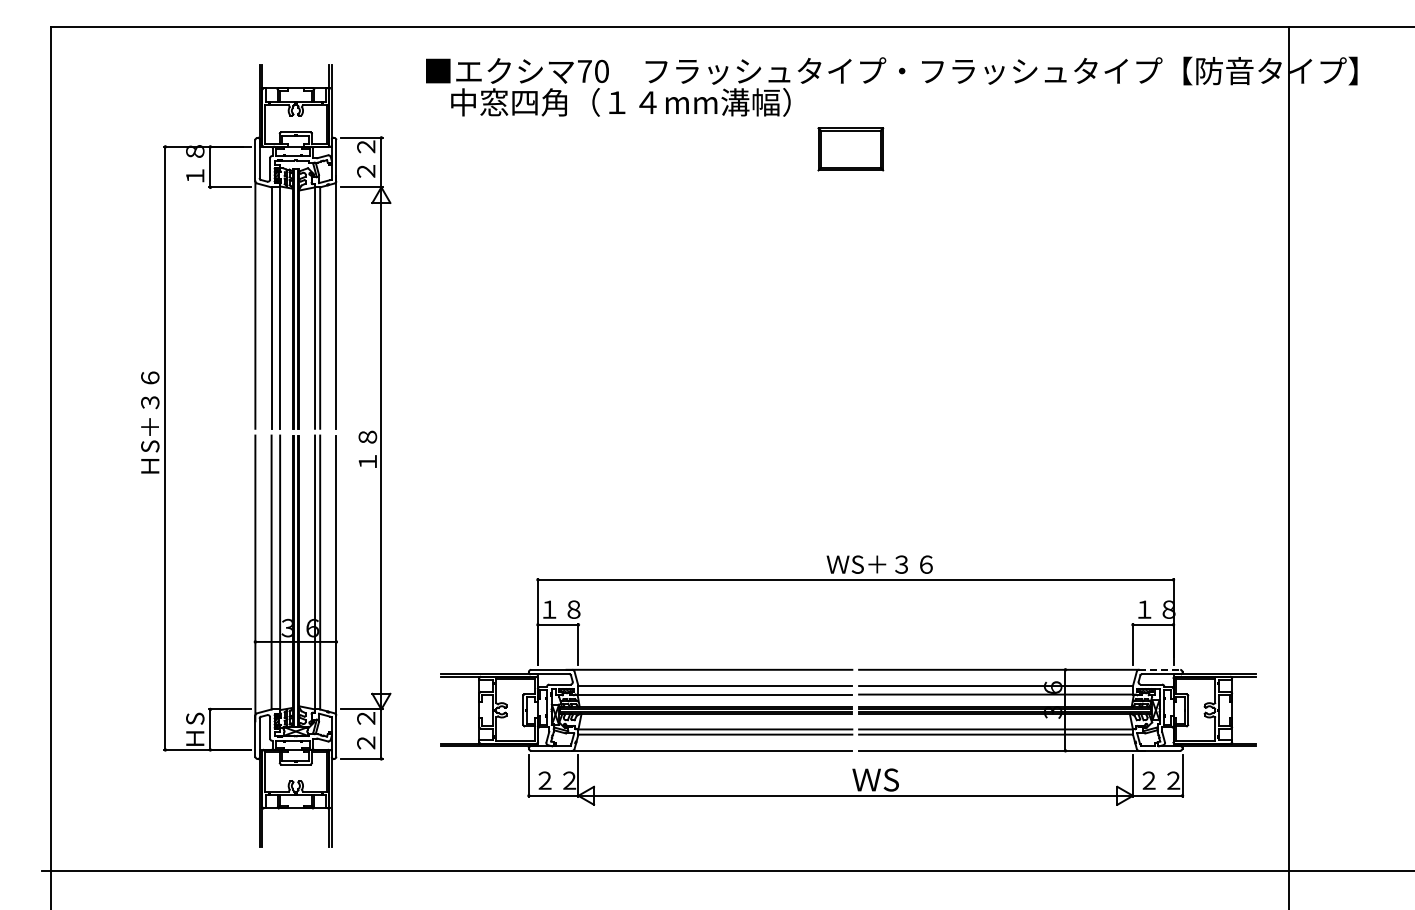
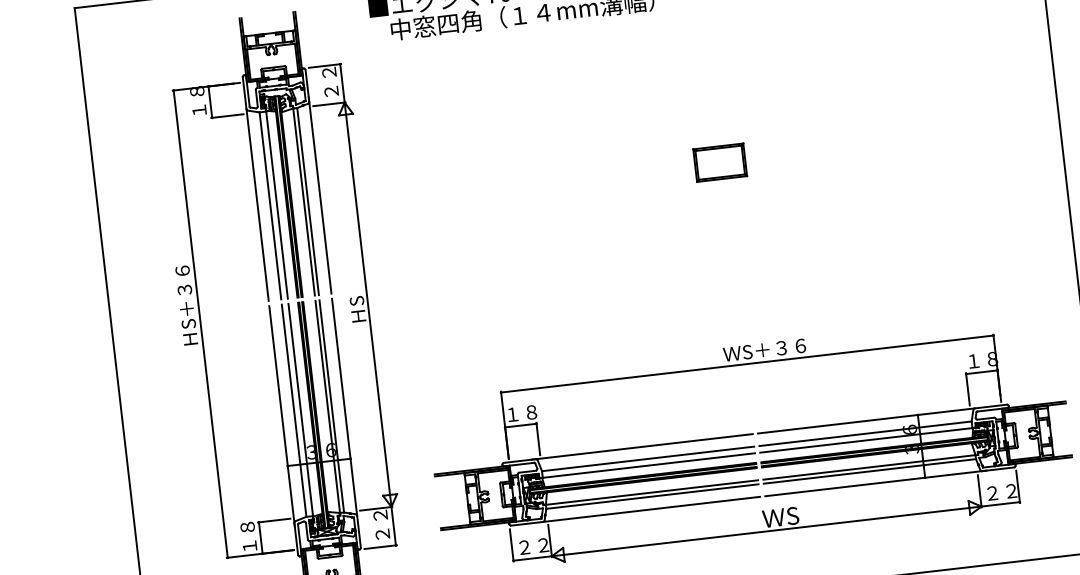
part: (850, 149) -> (719, 162), moved
text: (367, 449) -> (357, 306), １８ -> ＨS
line: (1159, 669) -> (990, 406), dashed -> solid
text: (195, 726) -> (248, 536), ＨS -> １８

